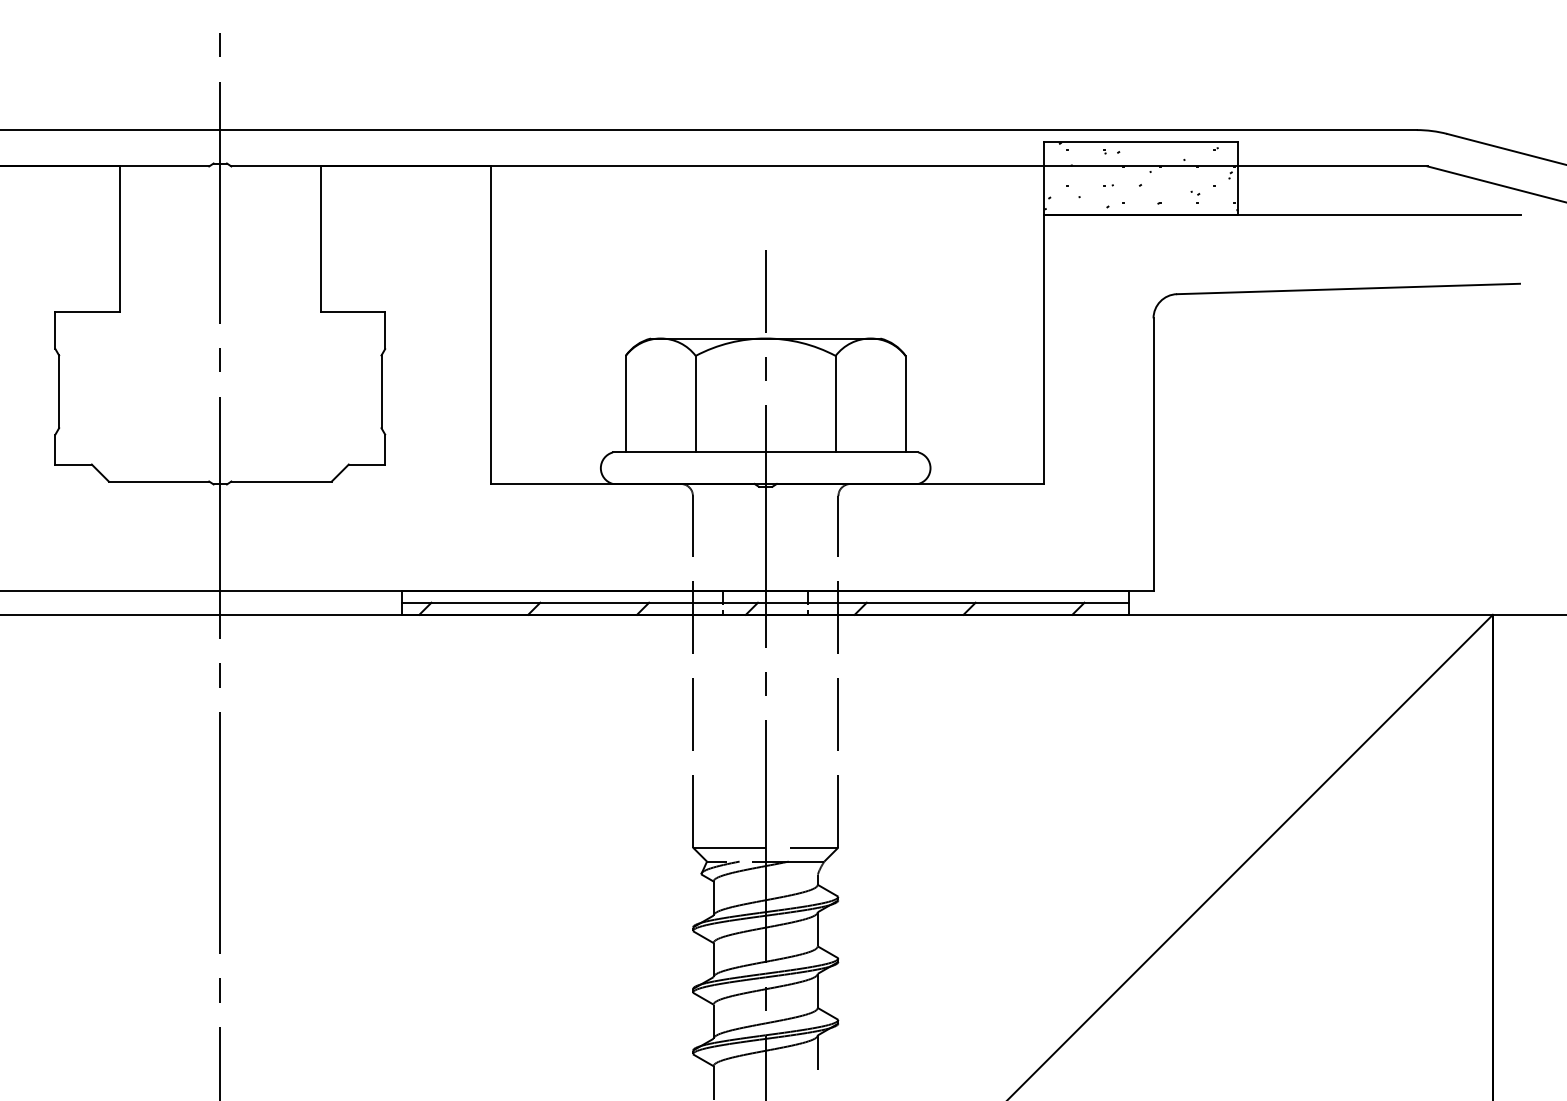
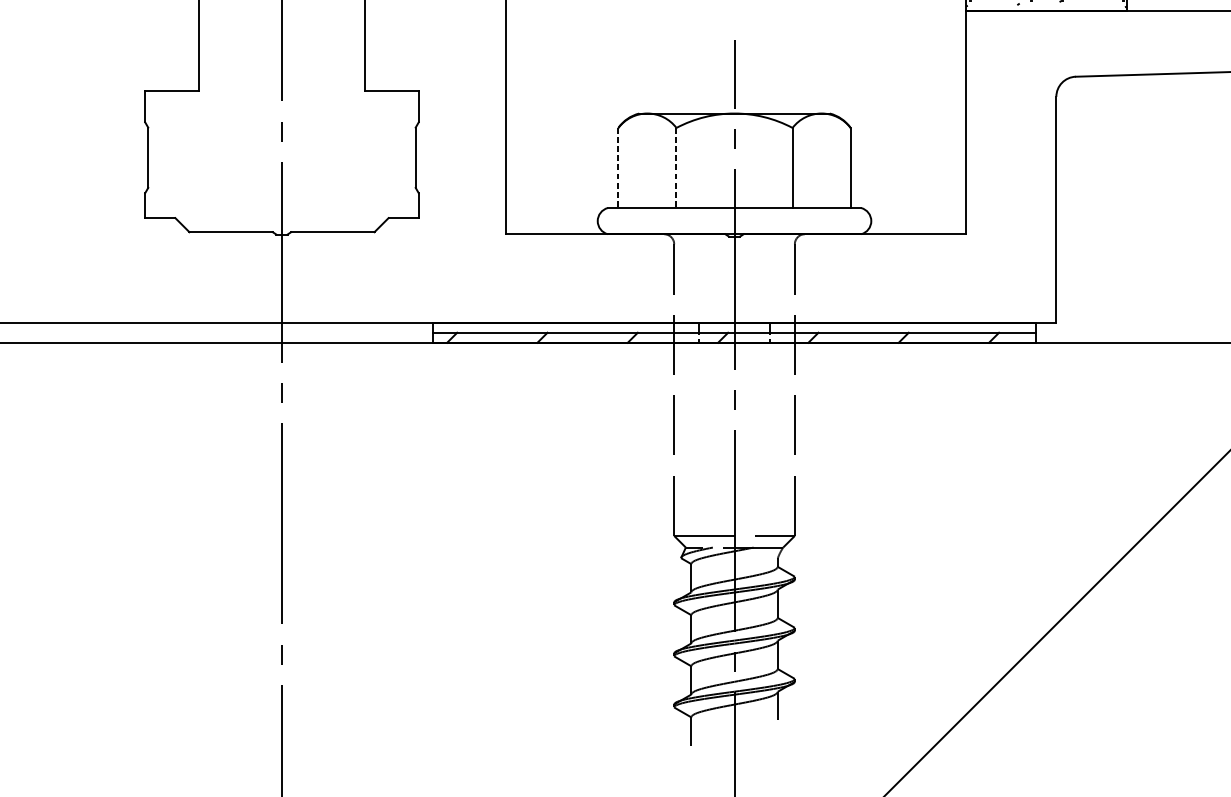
line: (625, 404) -> (618, 168), solid -> dashed
line: (695, 404) -> (676, 168), solid -> dashed

